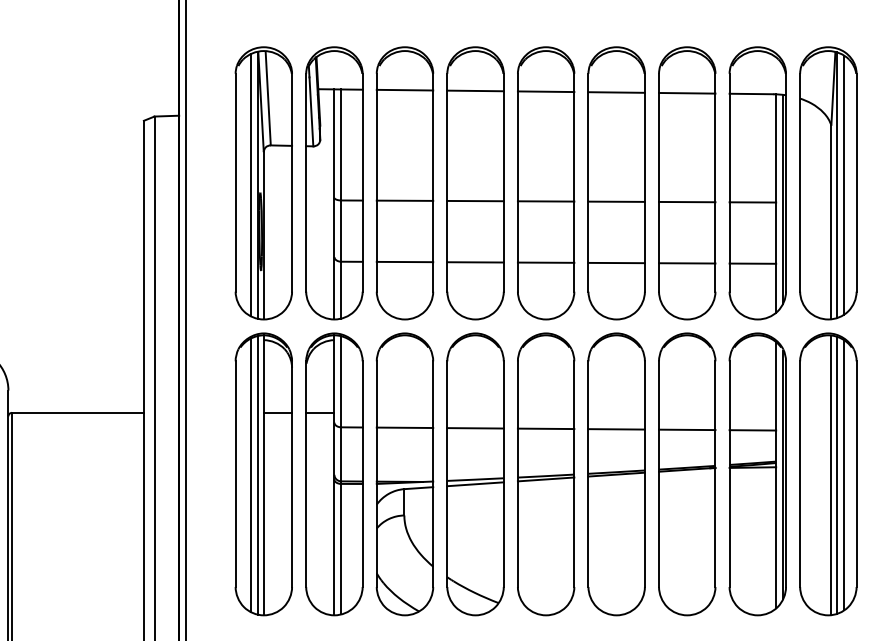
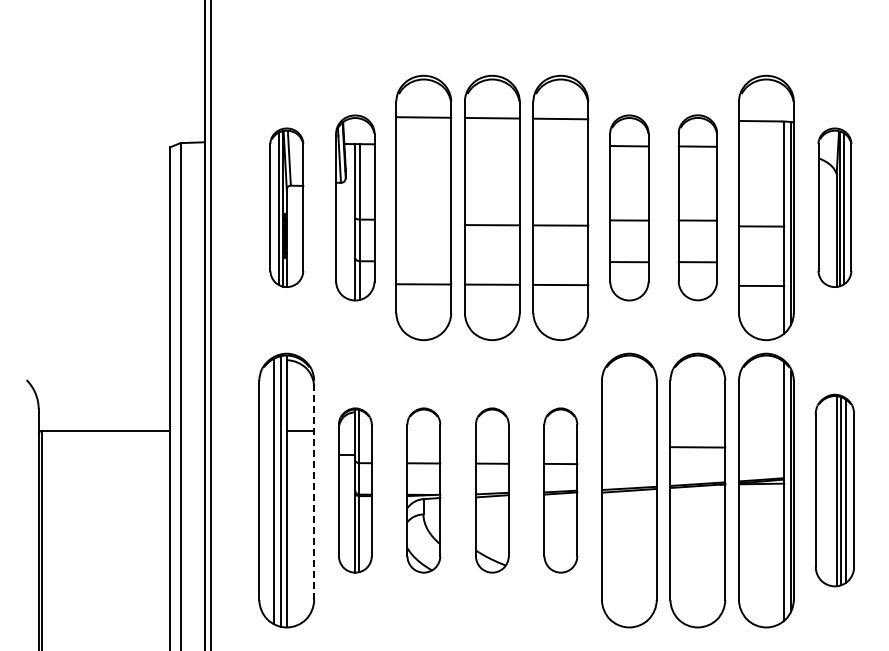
part: (263, 182) -> (286, 207), size x0.6
part: (334, 182) -> (355, 207), size x0.7
part: (616, 182) -> (629, 207), size x0.7
part: (686, 182) -> (697, 207), size x0.7
part: (827, 182) -> (834, 207), size x0.6
line: (404, 200) -> (423, 224), removed
line: (615, 428) -> (628, 446), removed
line: (752, 430) -> (761, 447), removed
line: (292, 474) -> (314, 490), solid -> dashed
part: (334, 474) -> (355, 490), size x0.6
part: (404, 474) -> (423, 490), size x0.6
part: (475, 474) -> (492, 490), size x0.6
part: (545, 474) -> (560, 490), size x0.6
part: (827, 474) -> (834, 490), size x0.7

